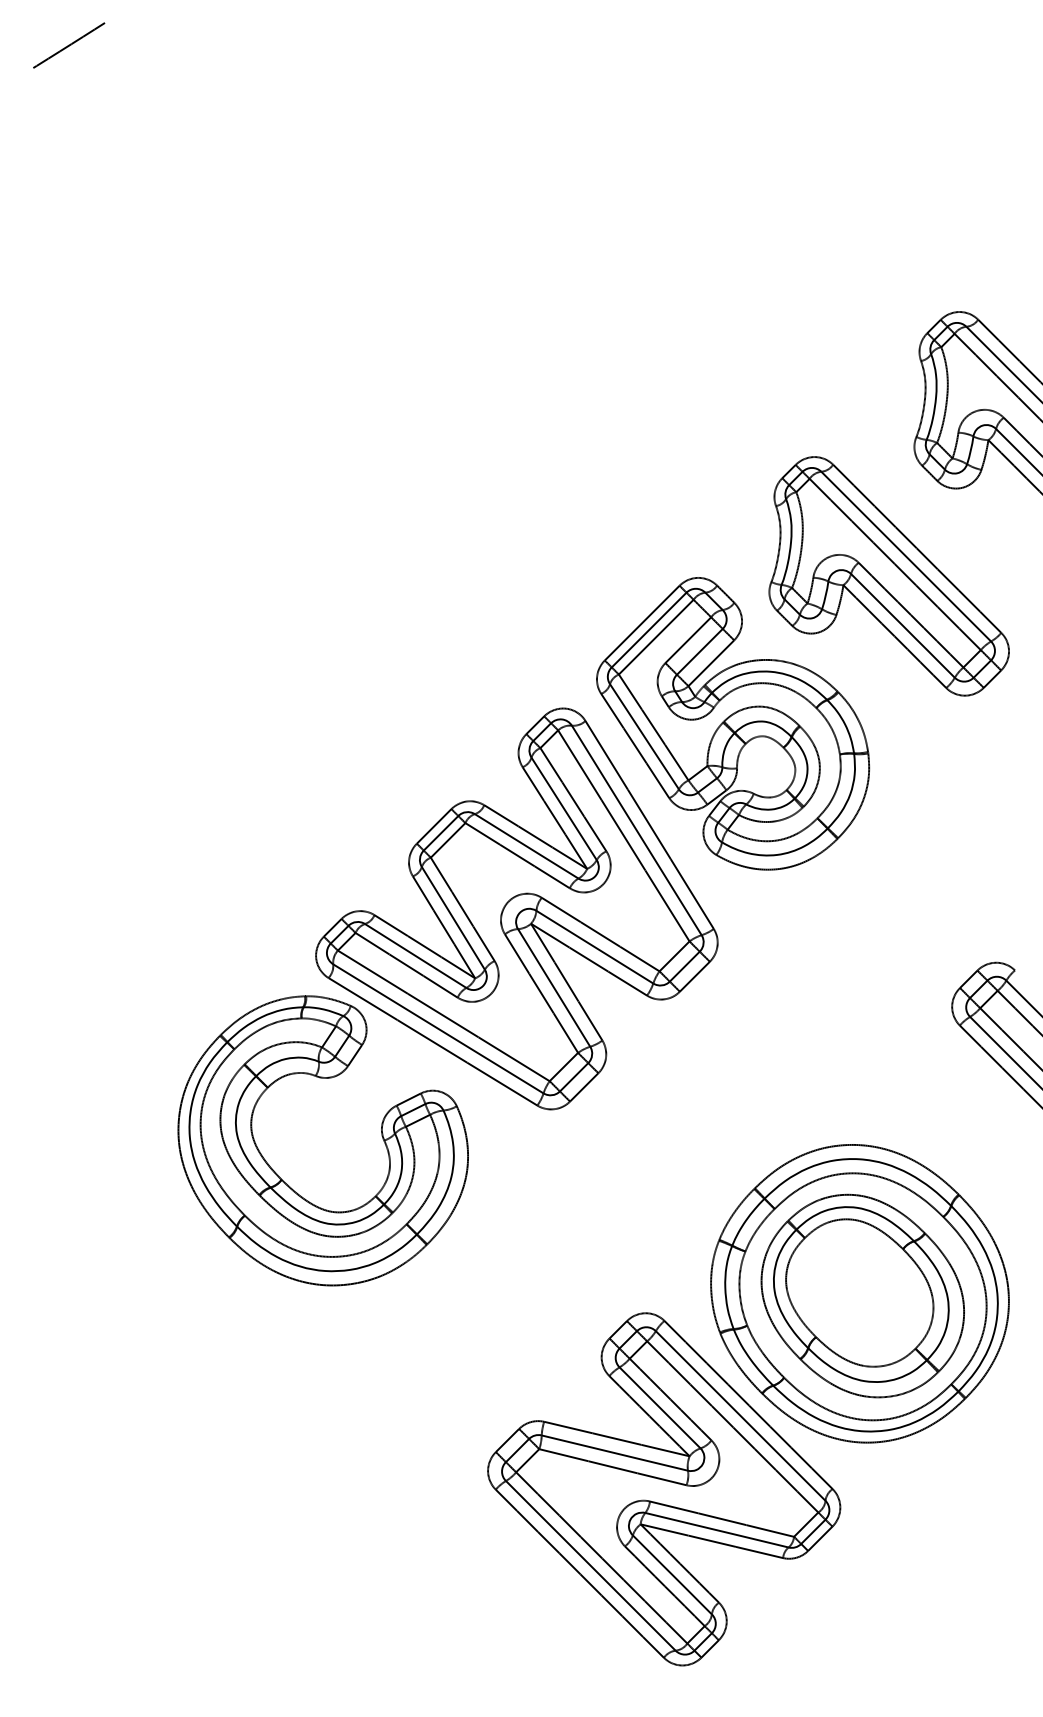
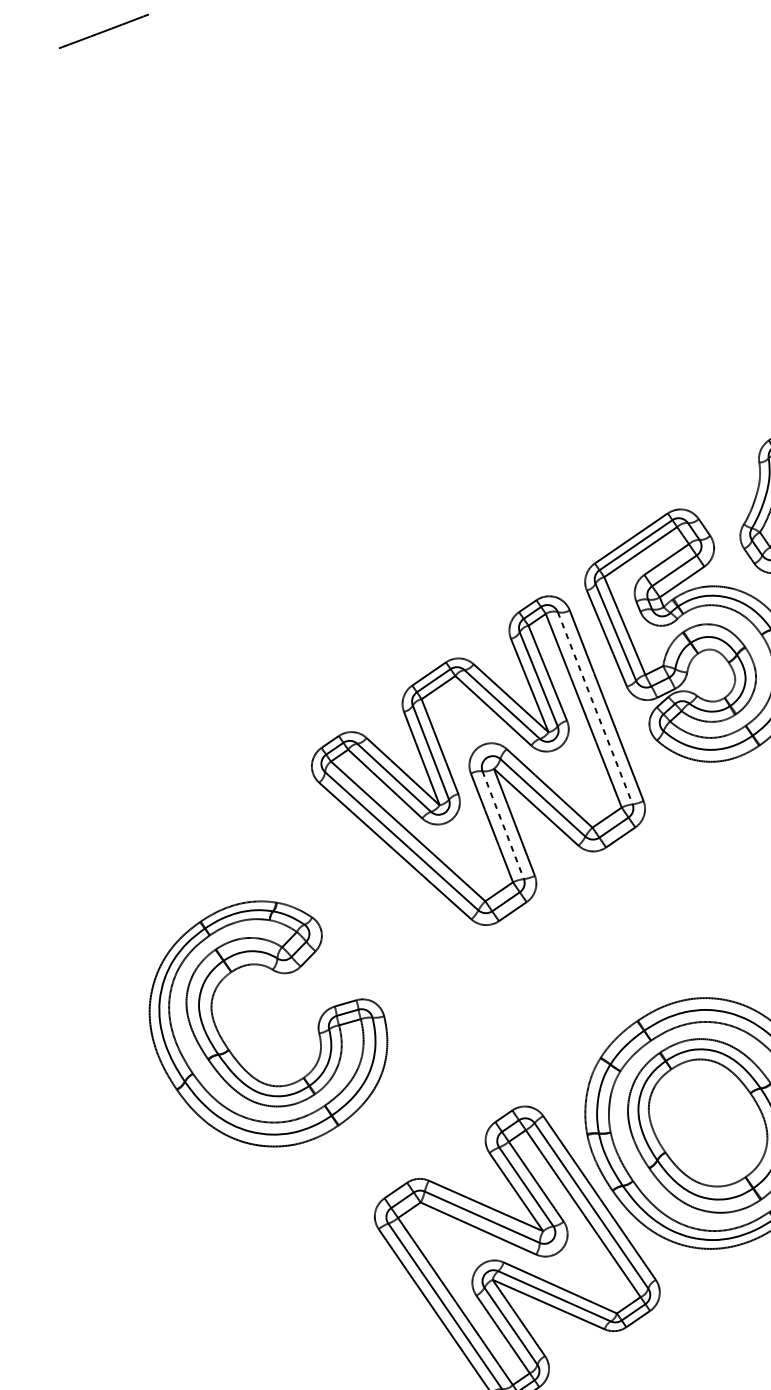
line: (636, 830) -> (595, 708), solid -> dashed
line: (554, 988) -> (503, 825), solid -> dashed
part: (288, 1184) -> (233, 1054), moved

